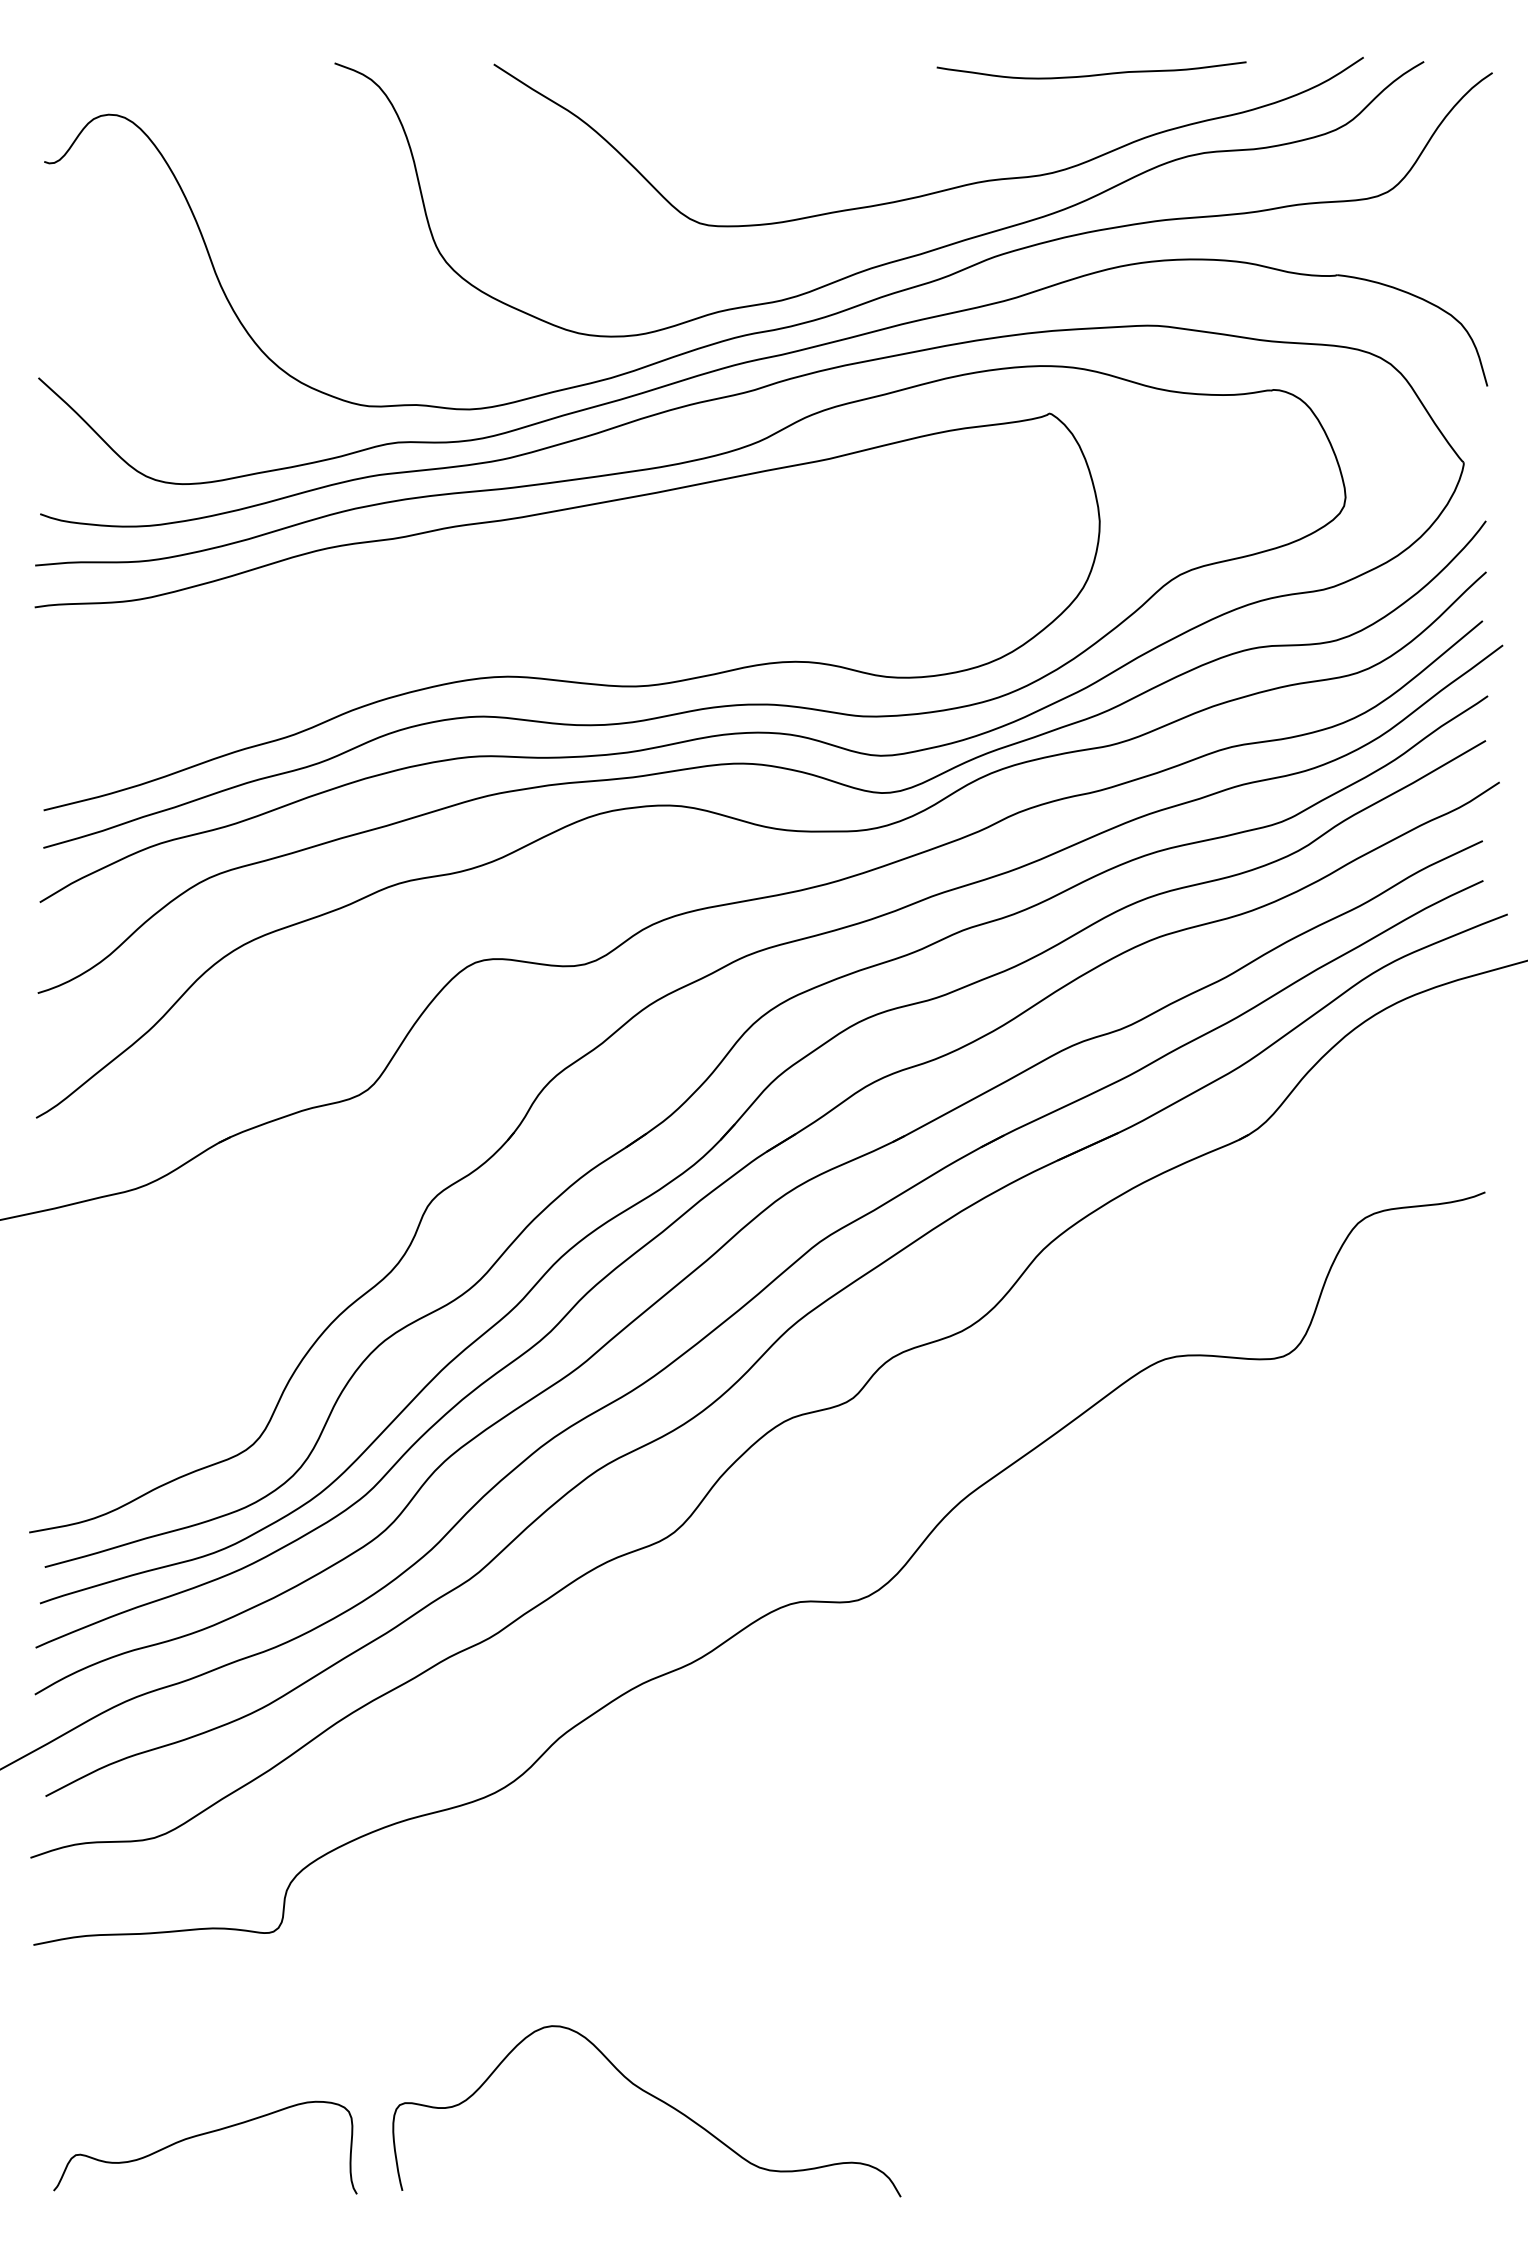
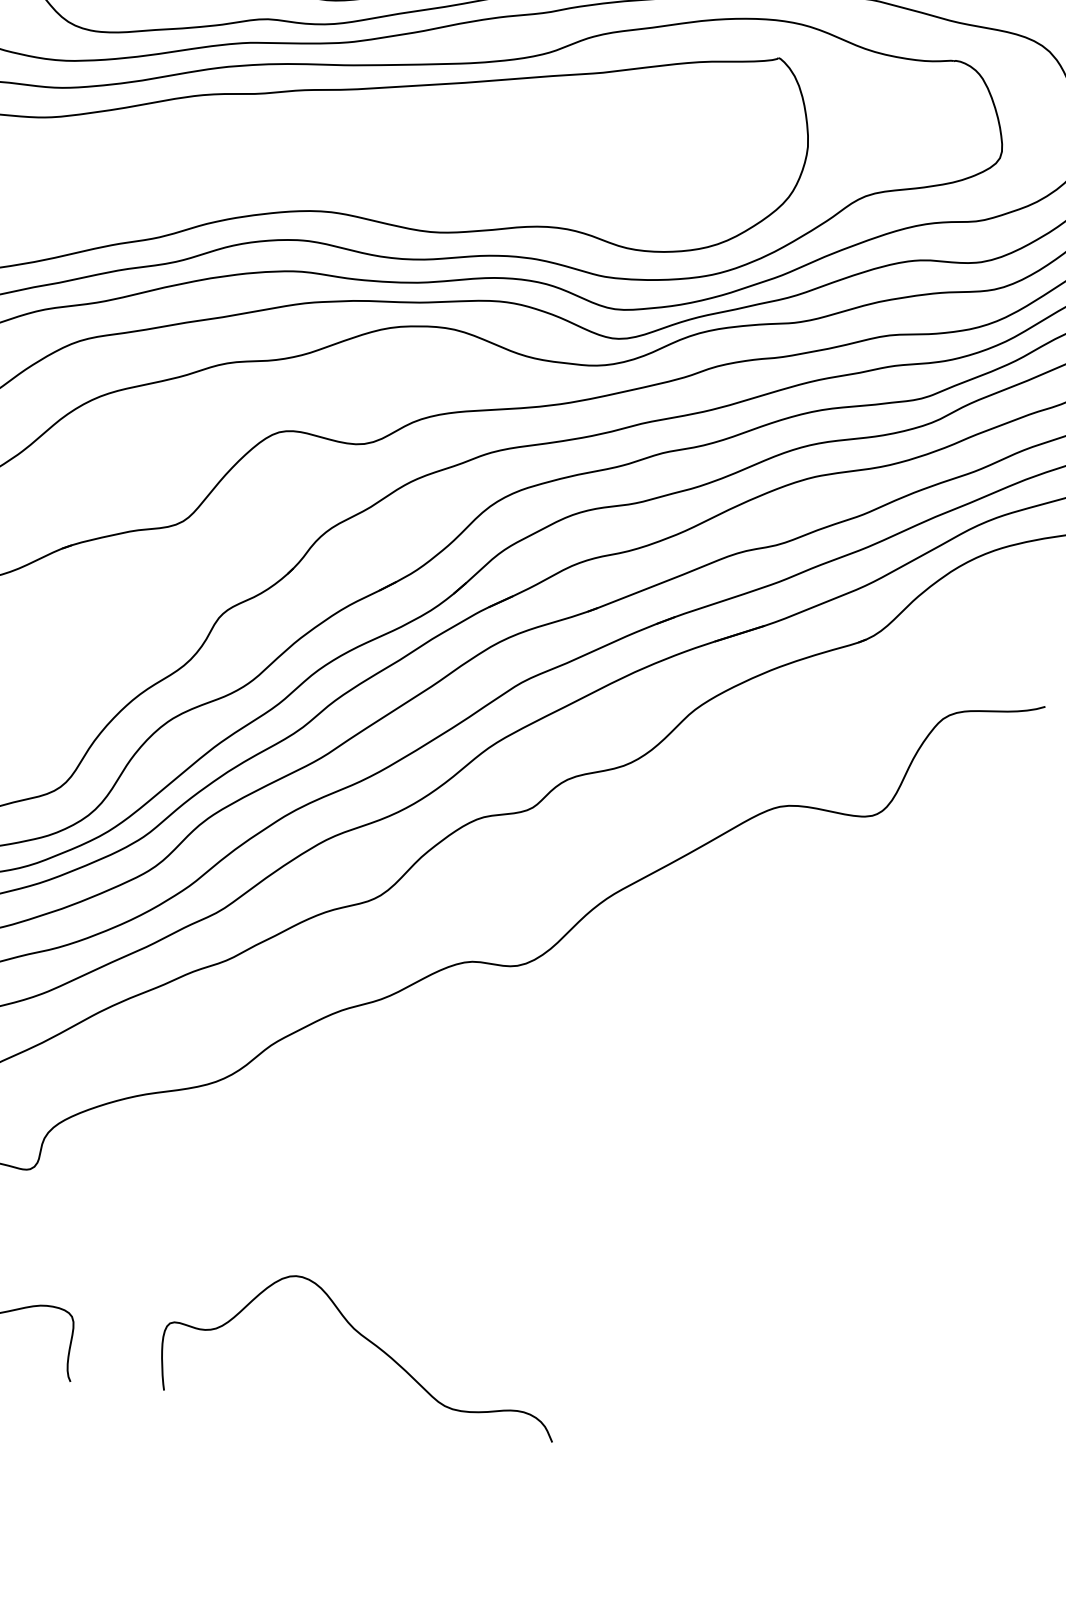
curve: (653, 2097) -> (368, 1341), moved

